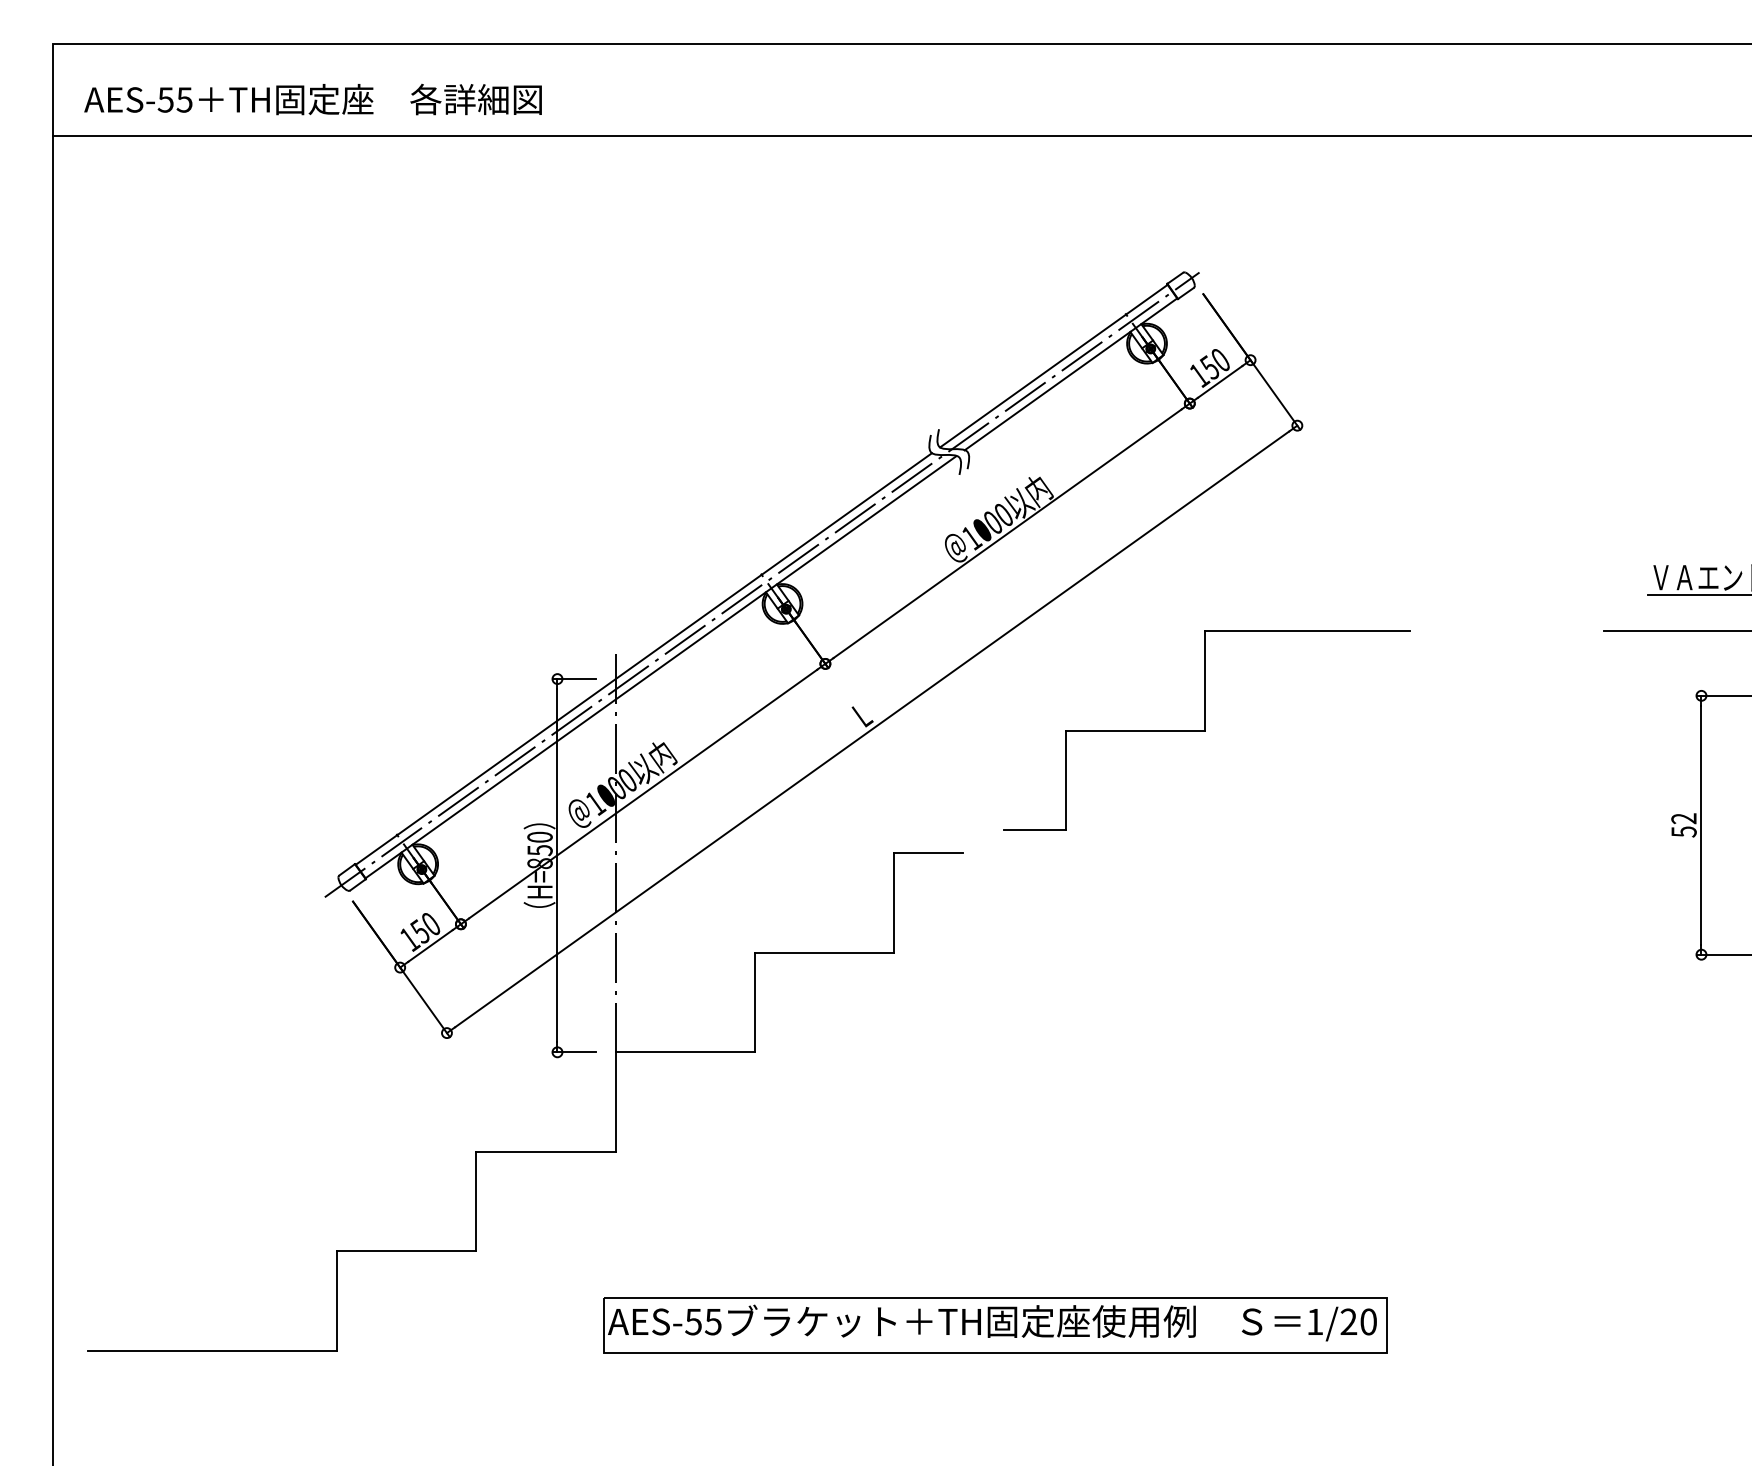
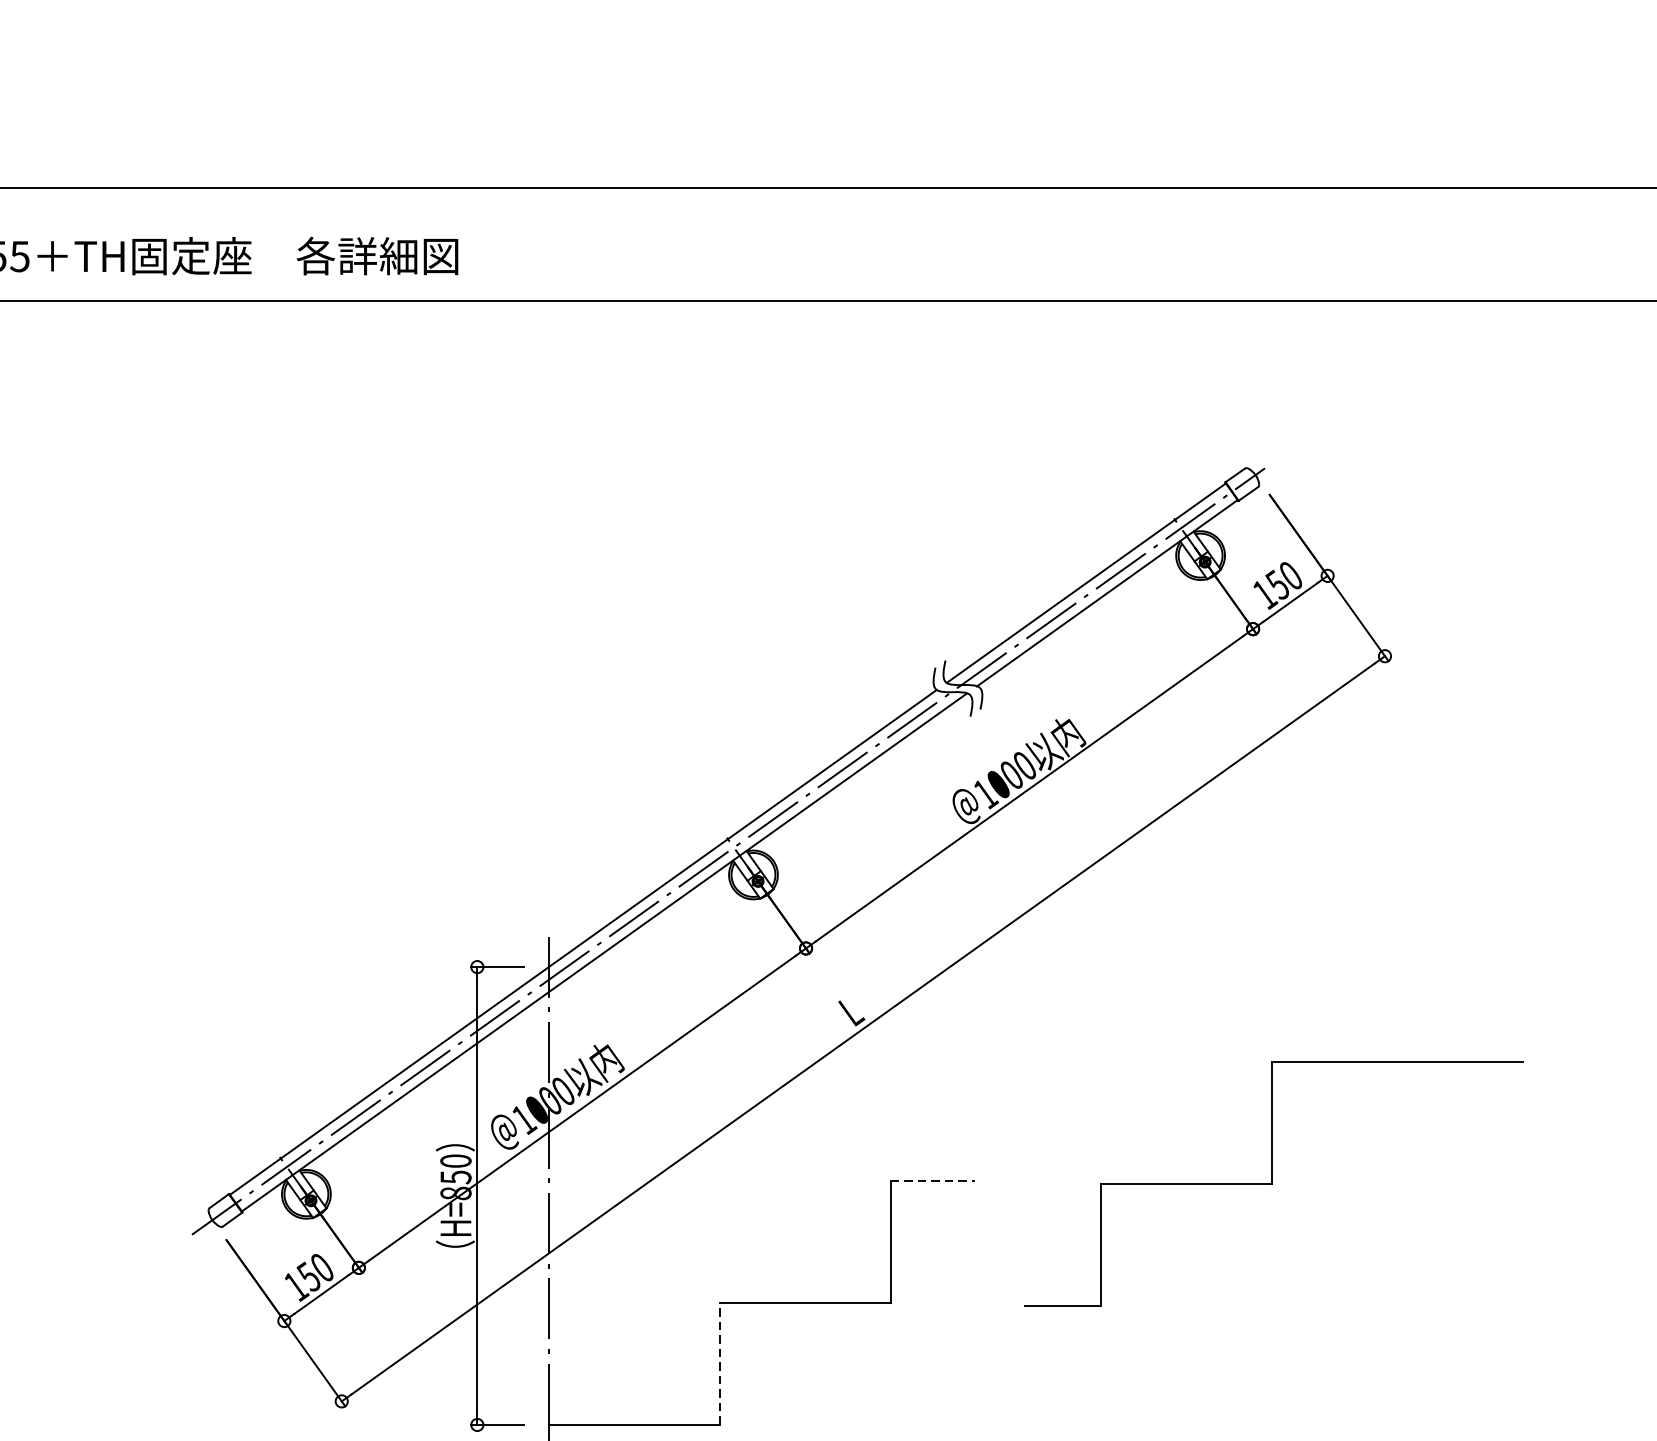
part: (1206, 730) -> (1273, 1183), moved
line: (929, 853) -> (933, 1181), solid -> dashed
line: (755, 1002) -> (720, 1363), solid -> dashed

